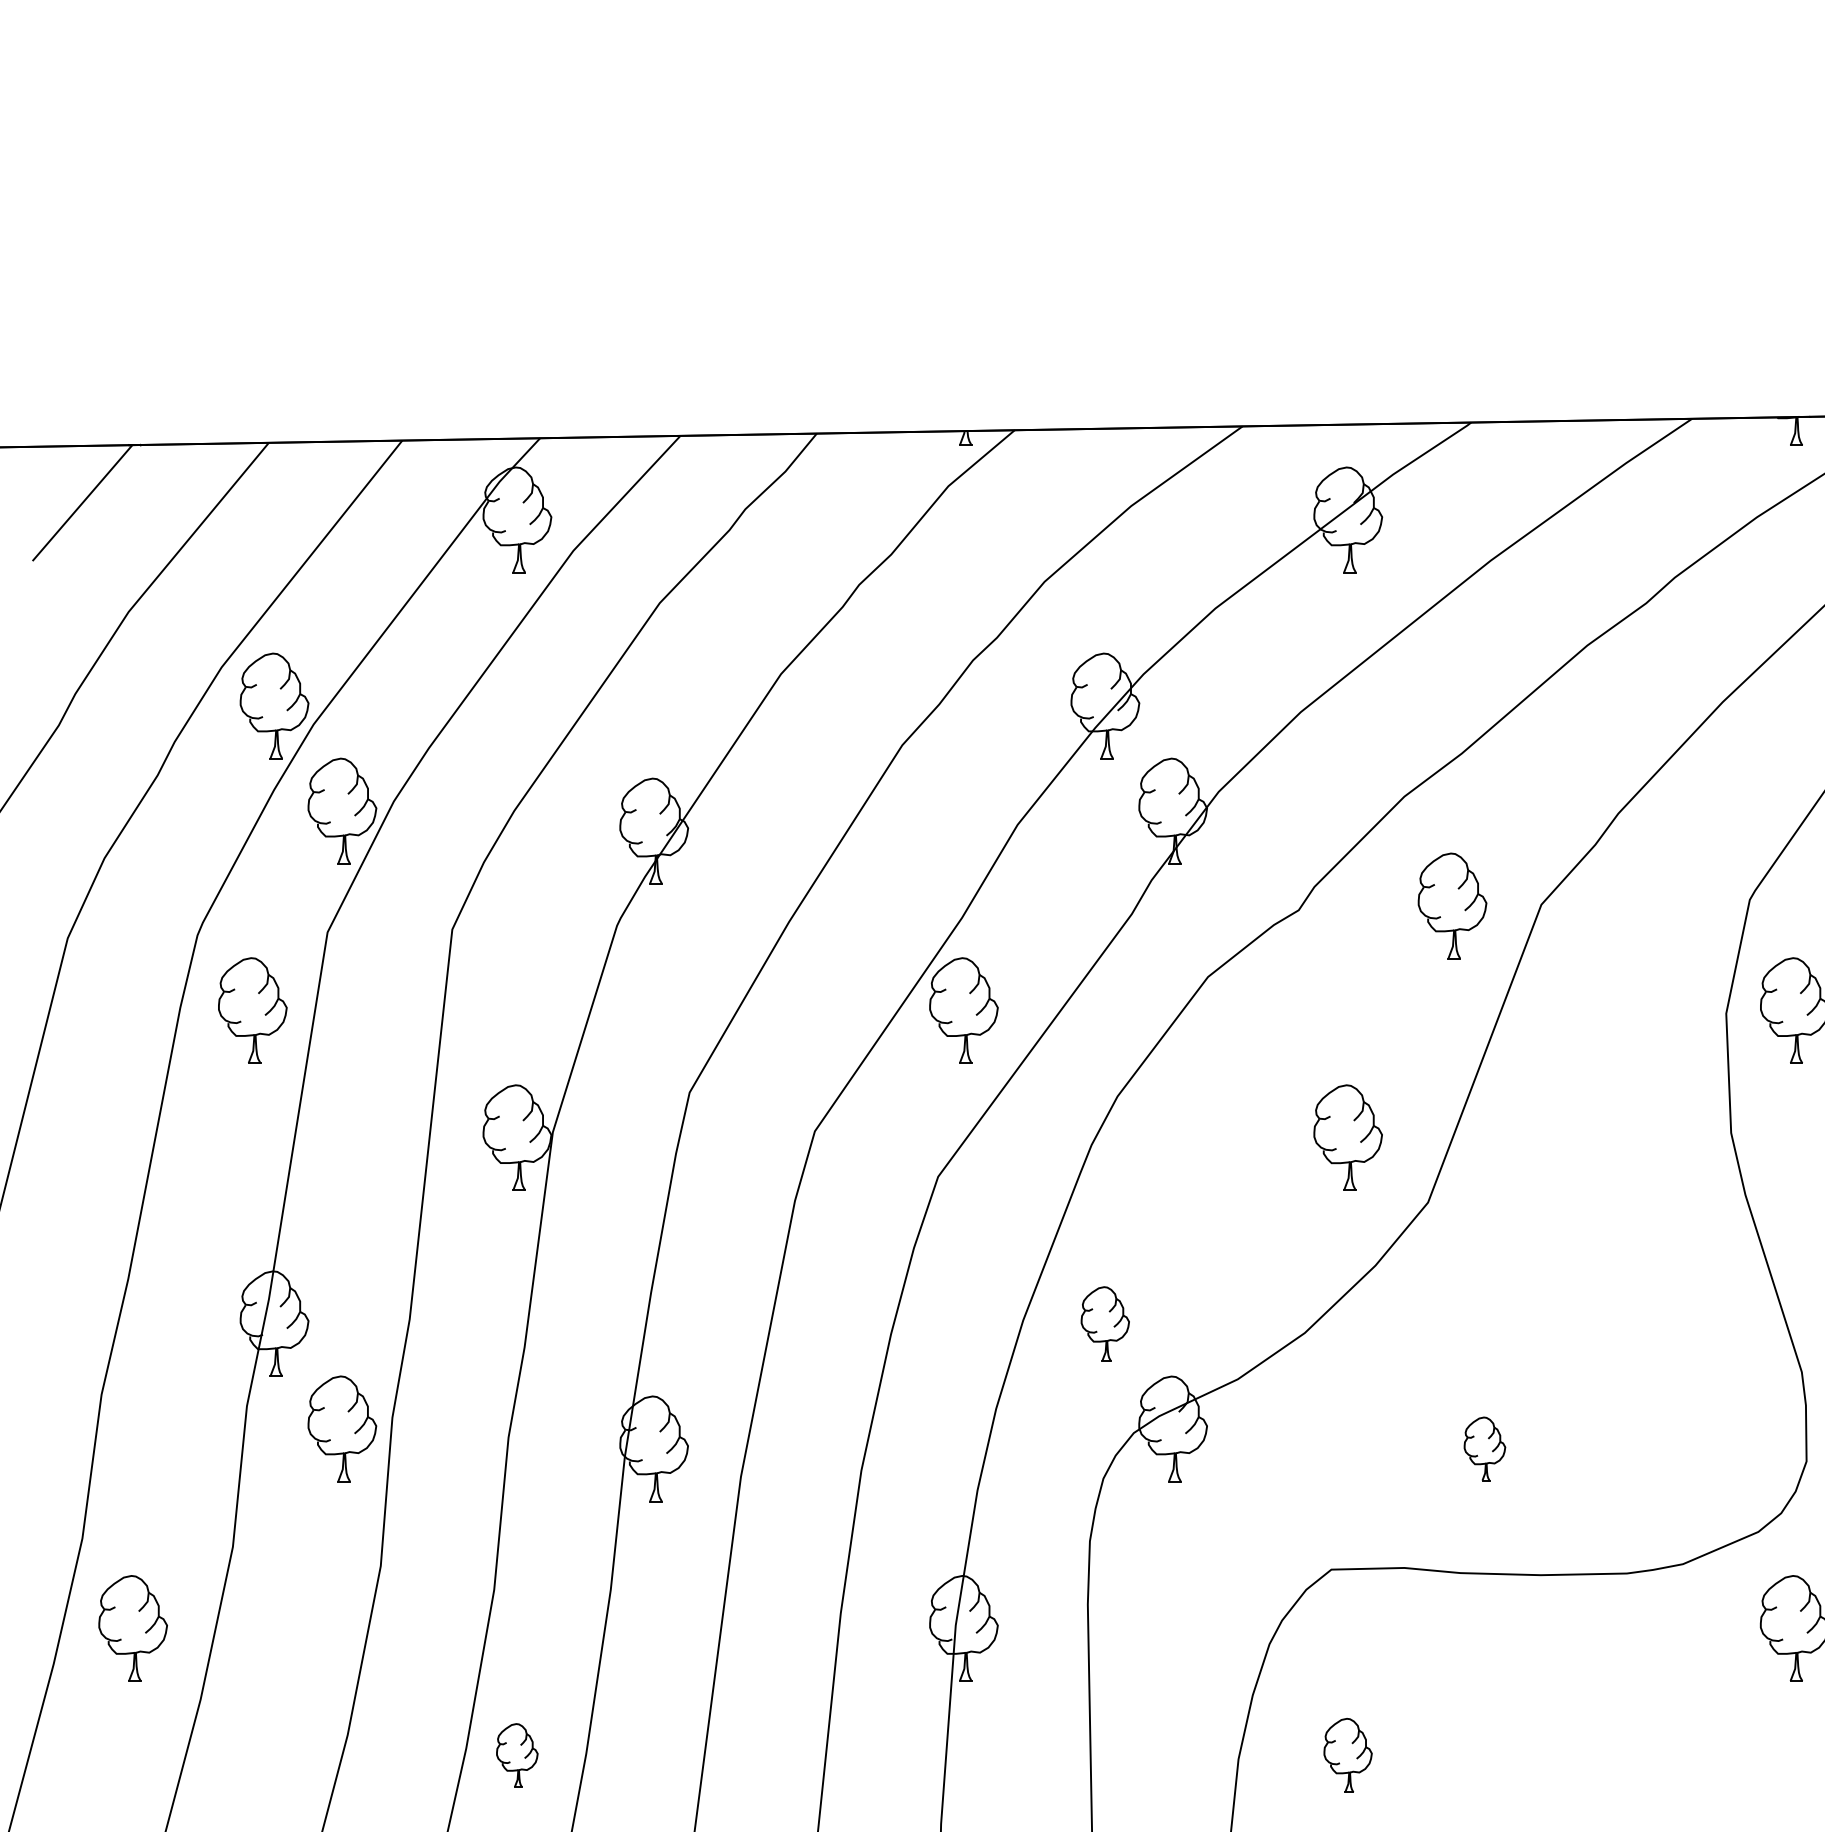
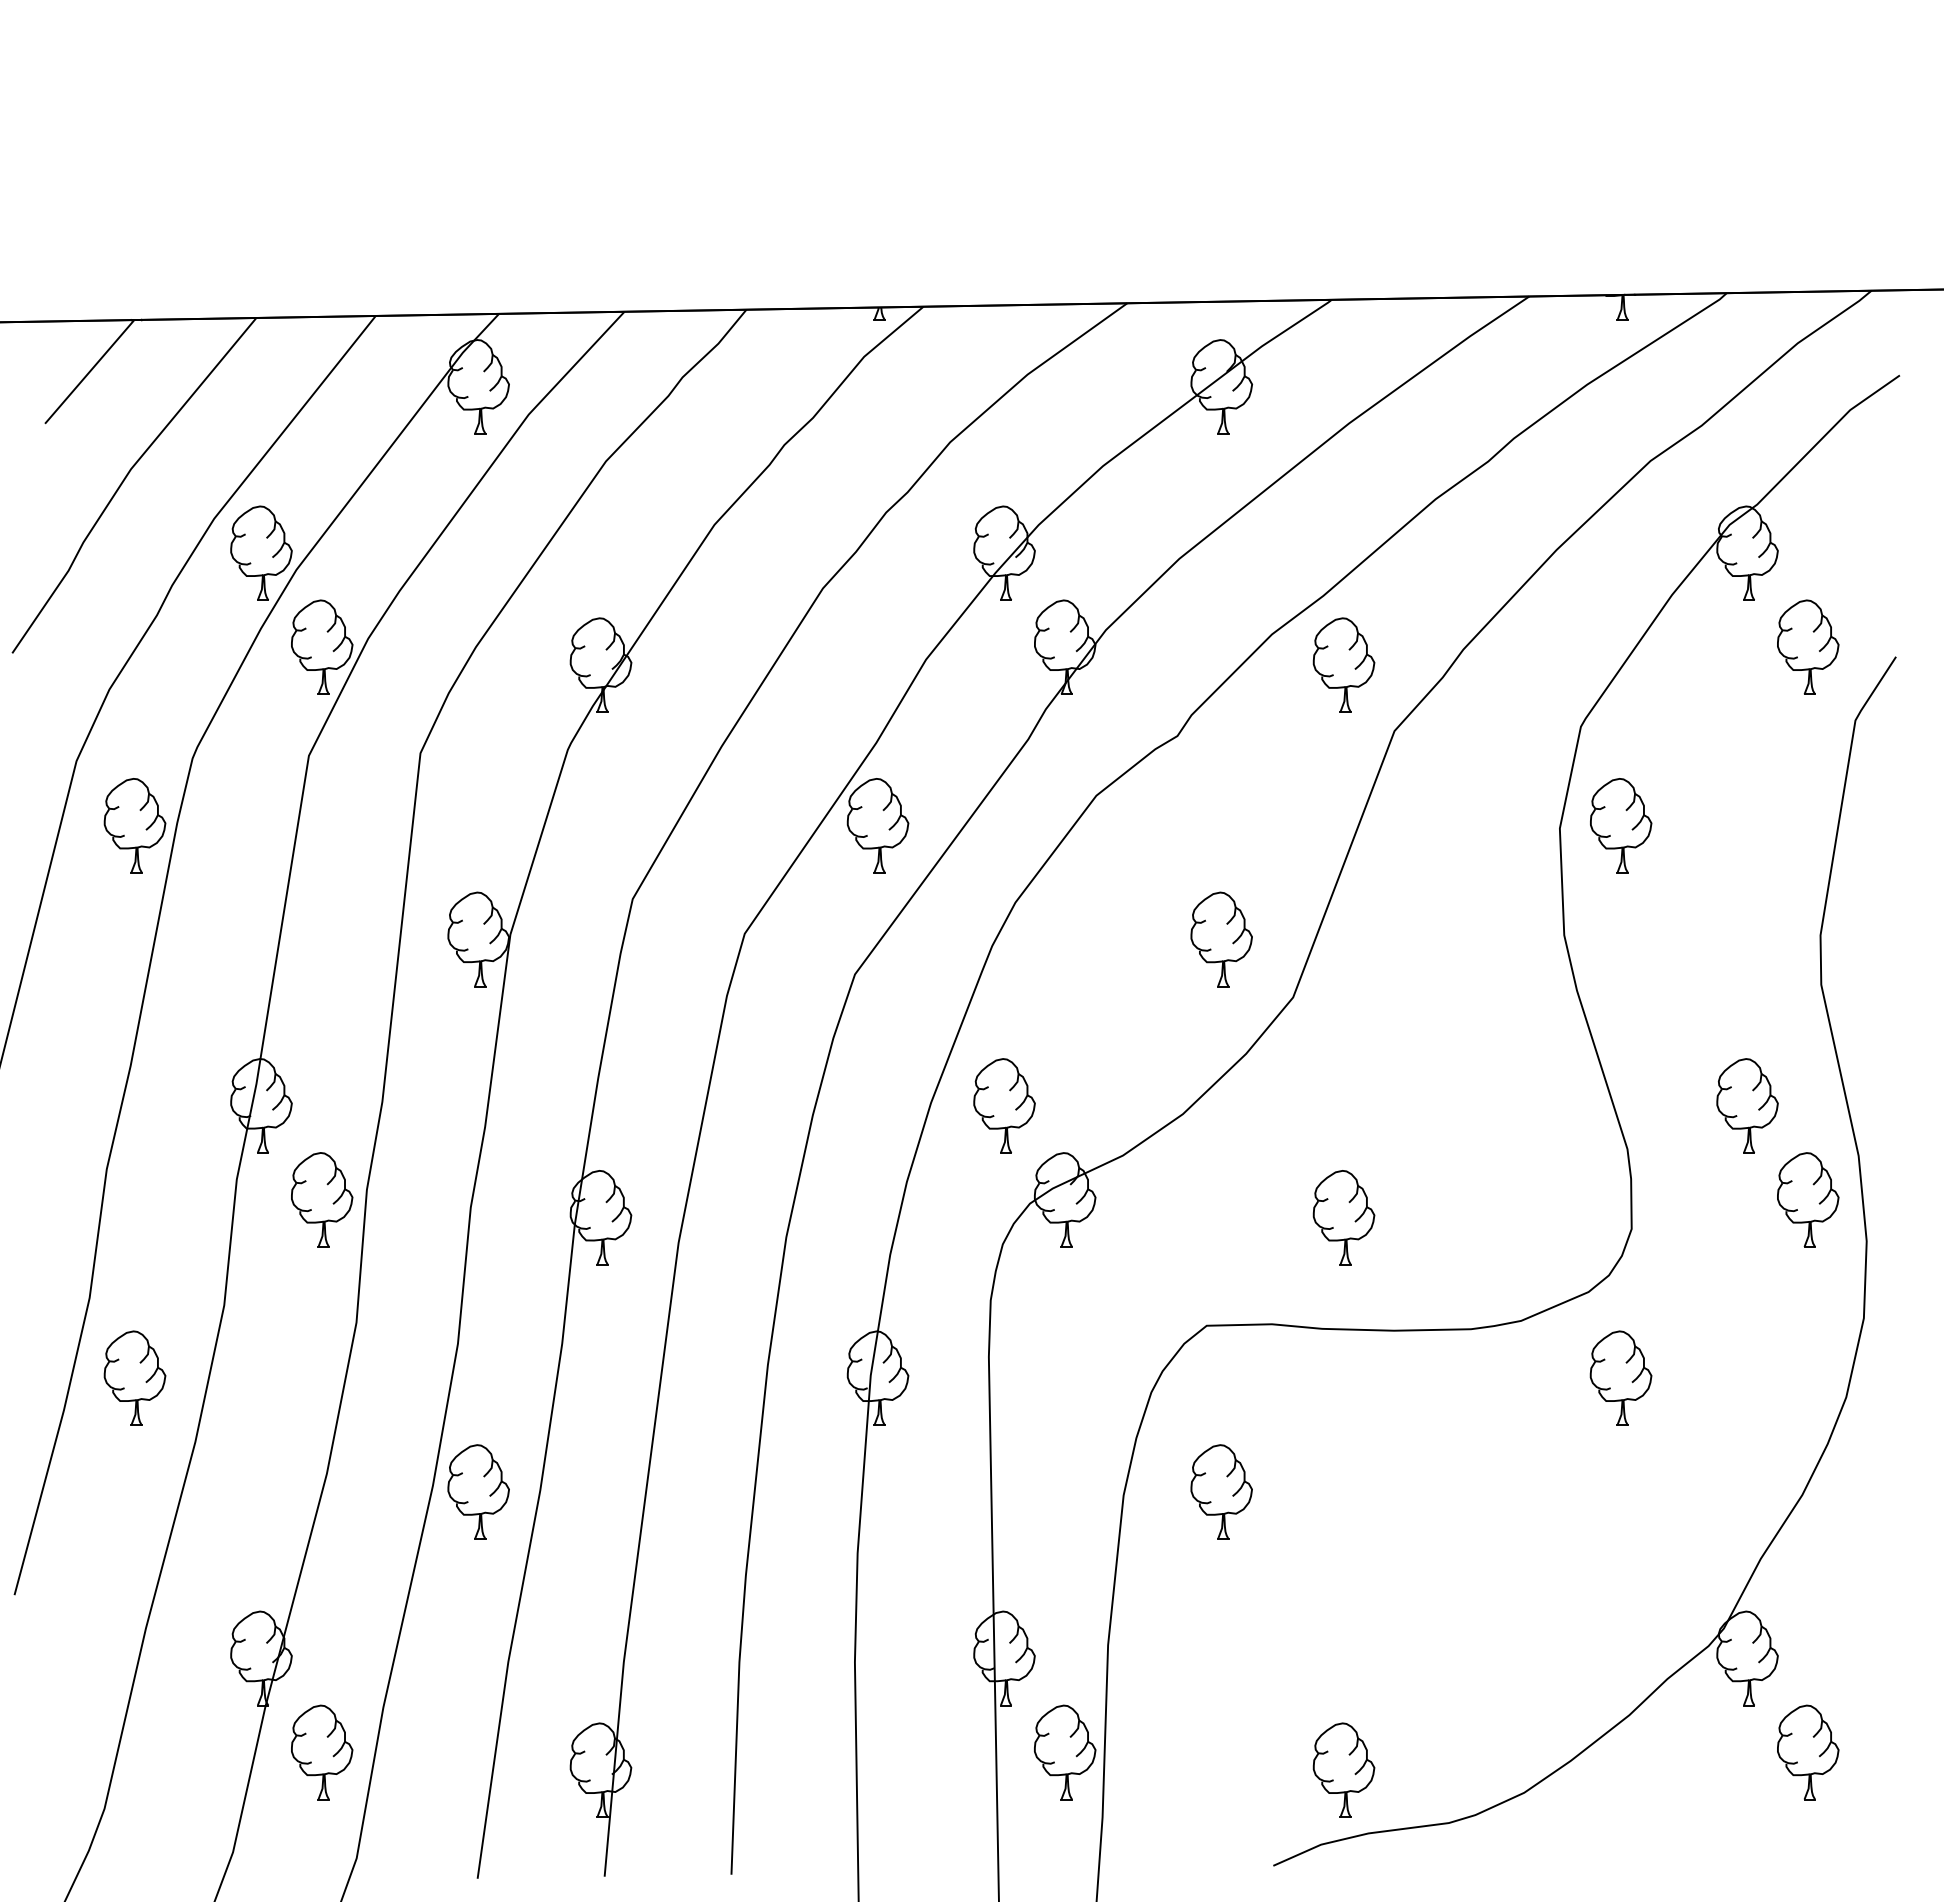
part: (1451, 905) -> (1343, 664), moved
part: (252, 1010) -> (134, 825), moved
part: (1105, 1323) -> (1004, 1105), size x1.43
part: (1484, 1448) -> (1343, 1217), size x1.67
part: (517, 1754) -> (478, 1491), size x1.67
part: (1347, 1754) -> (1221, 1491), size x1.43

